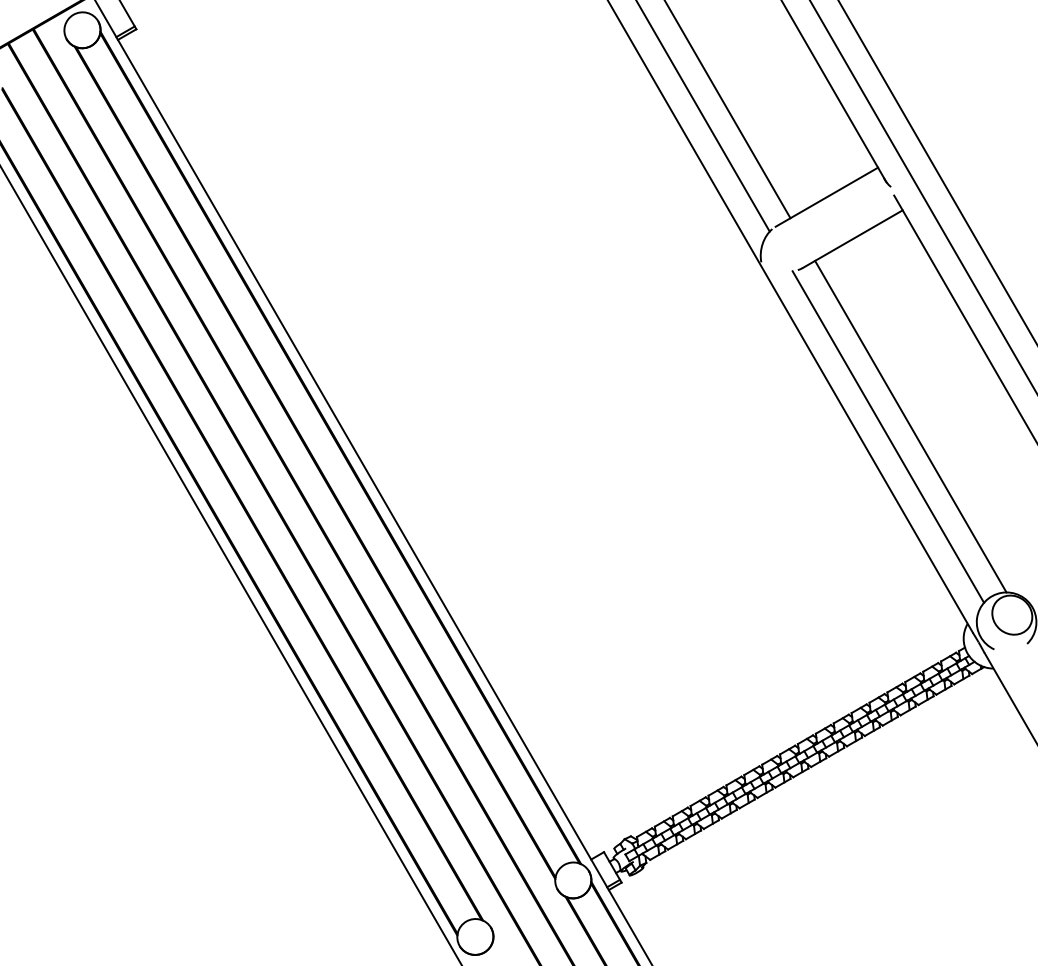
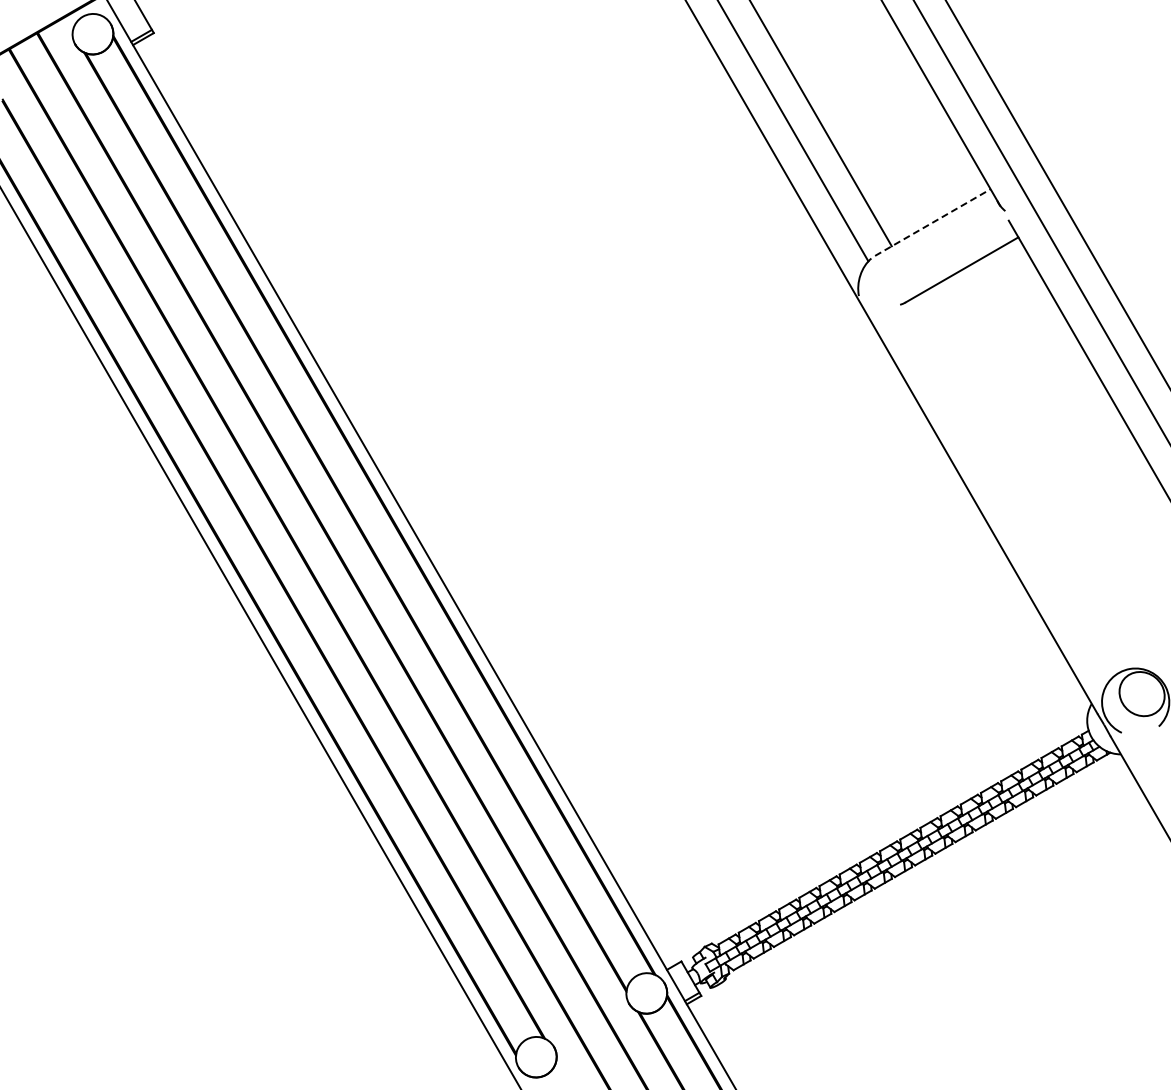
line: (826, 197) -> (932, 222), solid -> dashed
line: (910, 426) -> (1027, 481), removed
line: (888, 437) -> (1002, 493), removed

